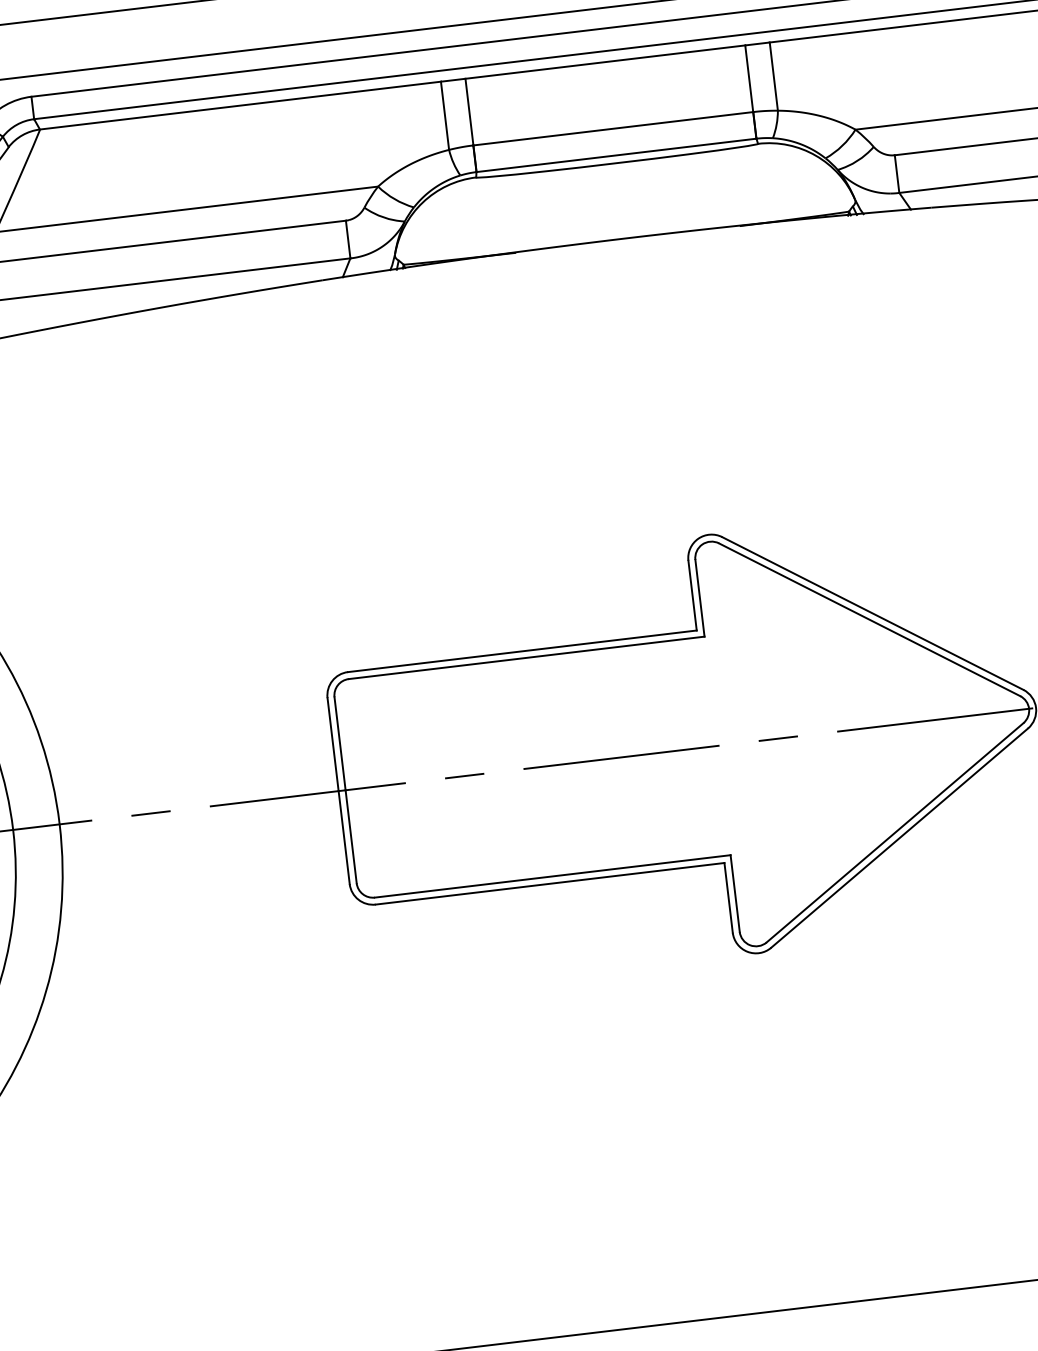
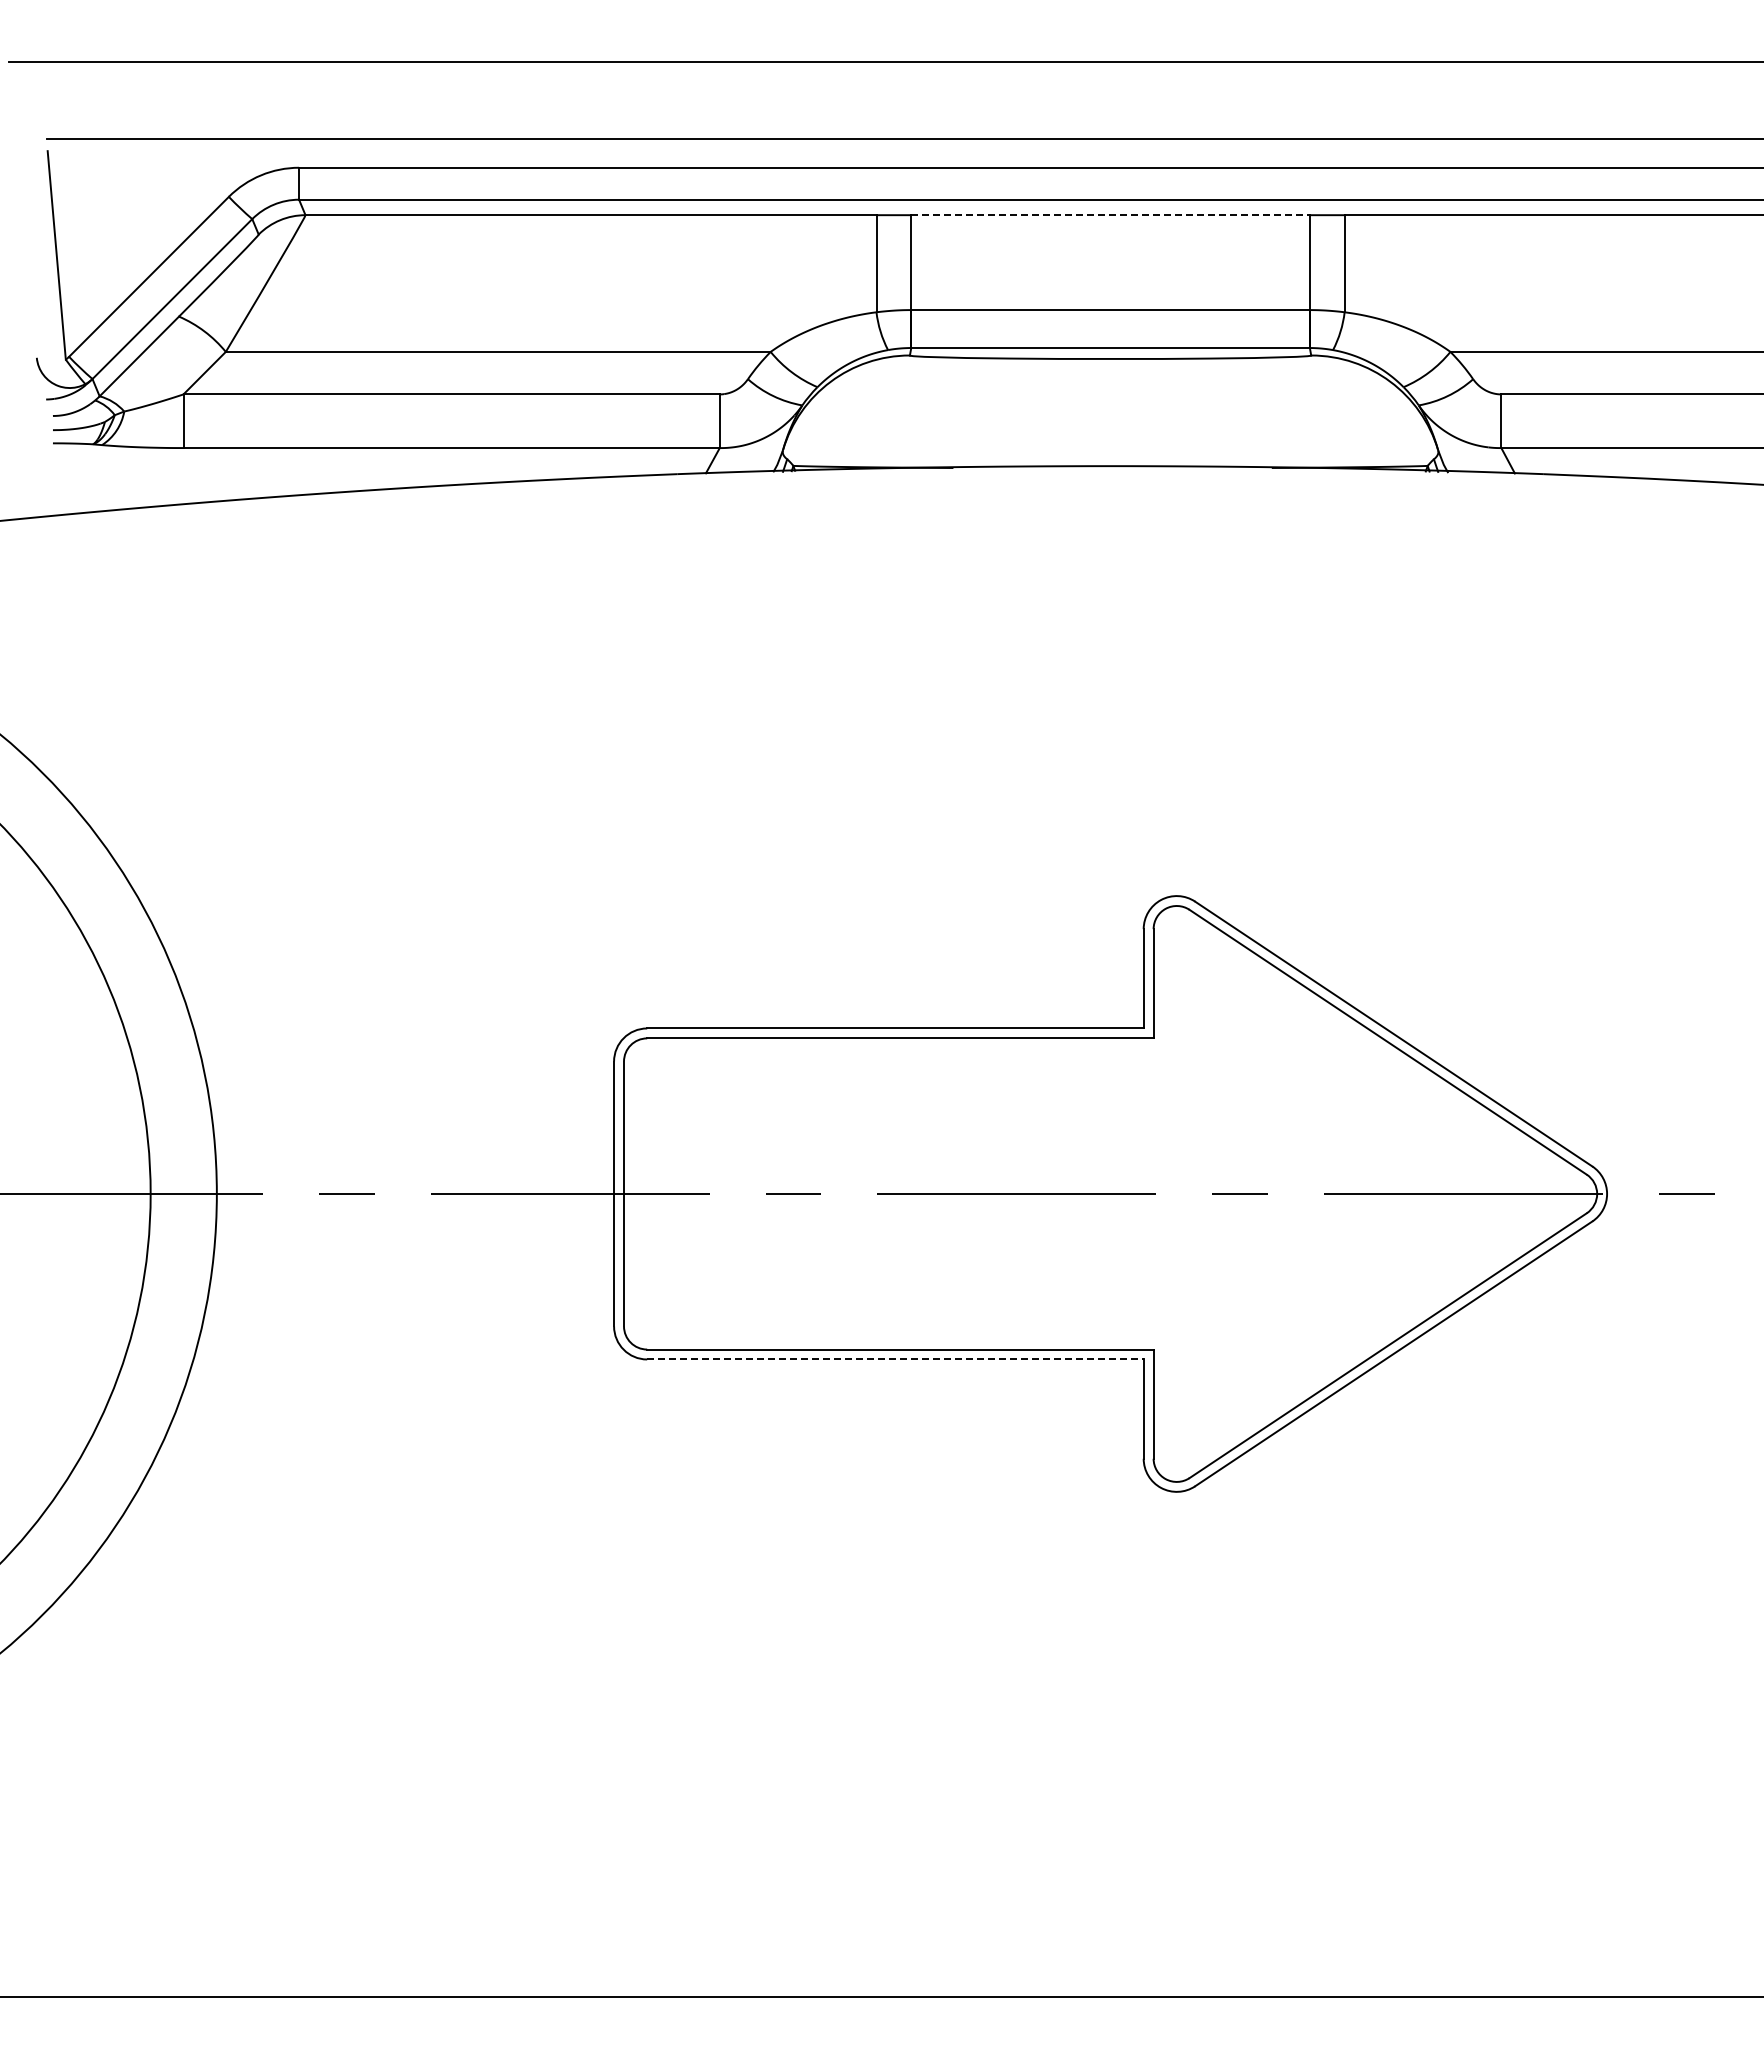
line: (606, 62) -> (1111, 215), solid -> dashed
line: (550, 883) -> (895, 1359), solid -> dashed

